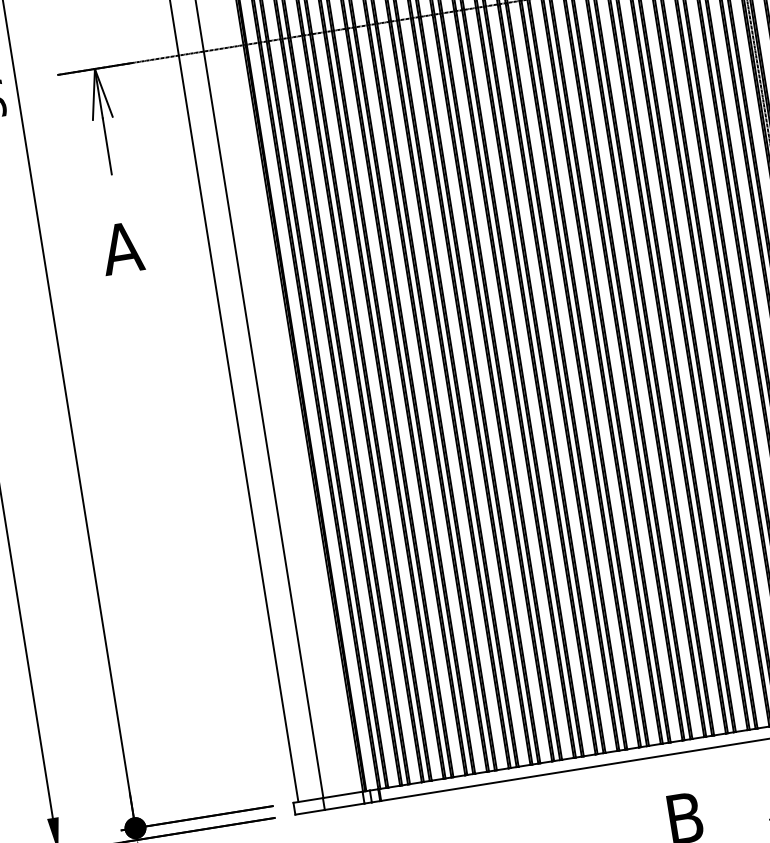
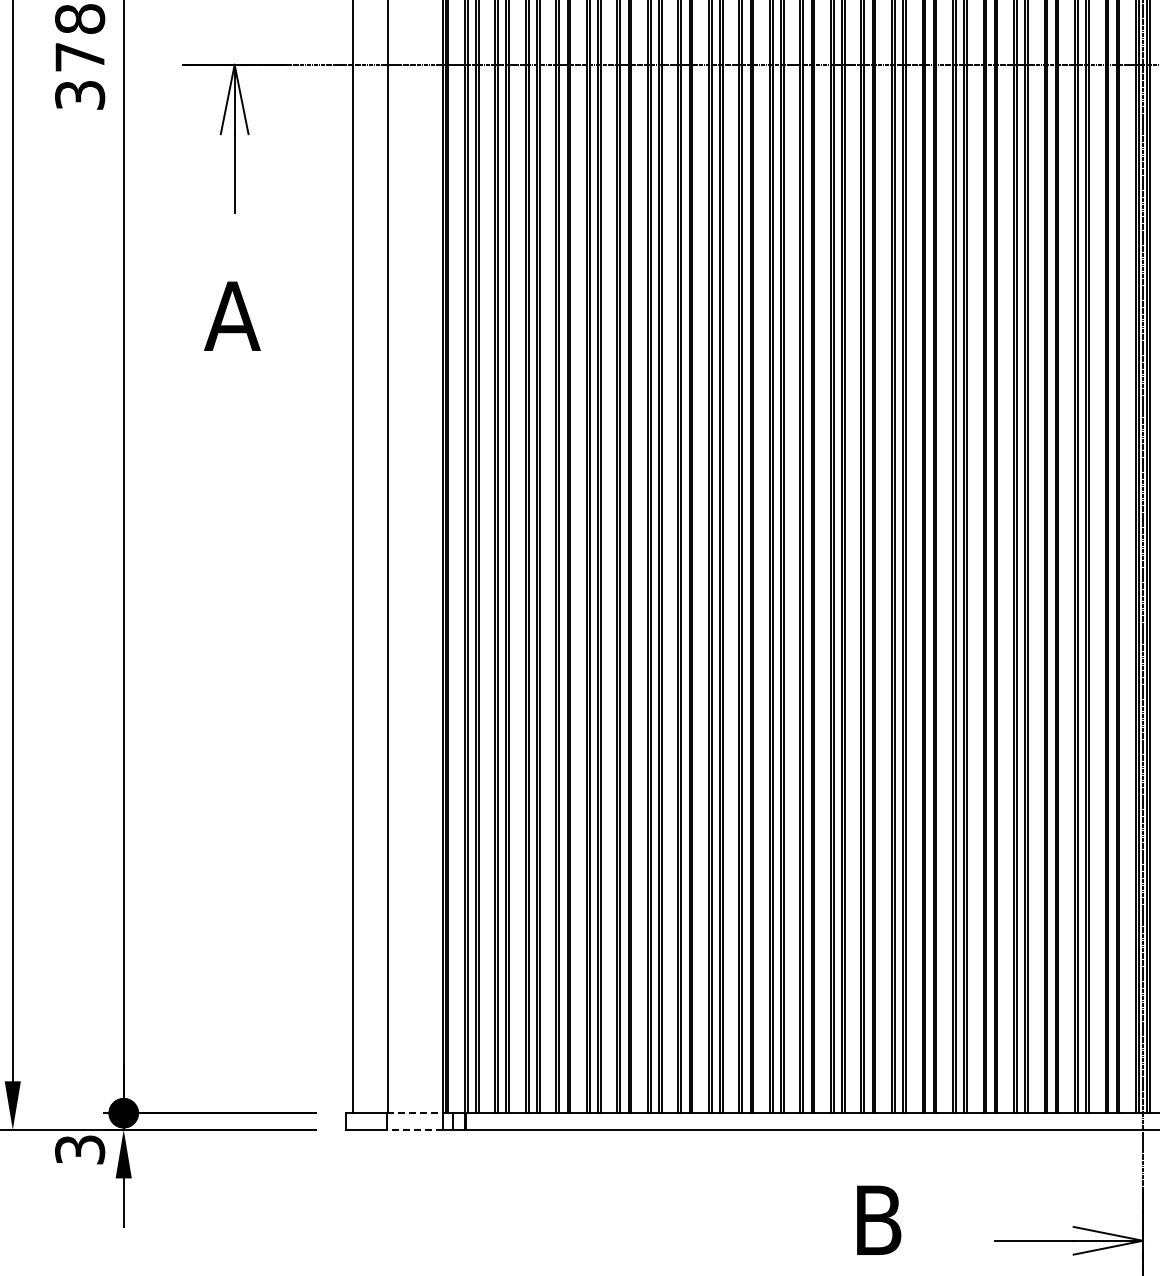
line: (342, 795) -> (414, 1113), solid -> dashed
line: (344, 806) -> (414, 1129), solid -> dashed

